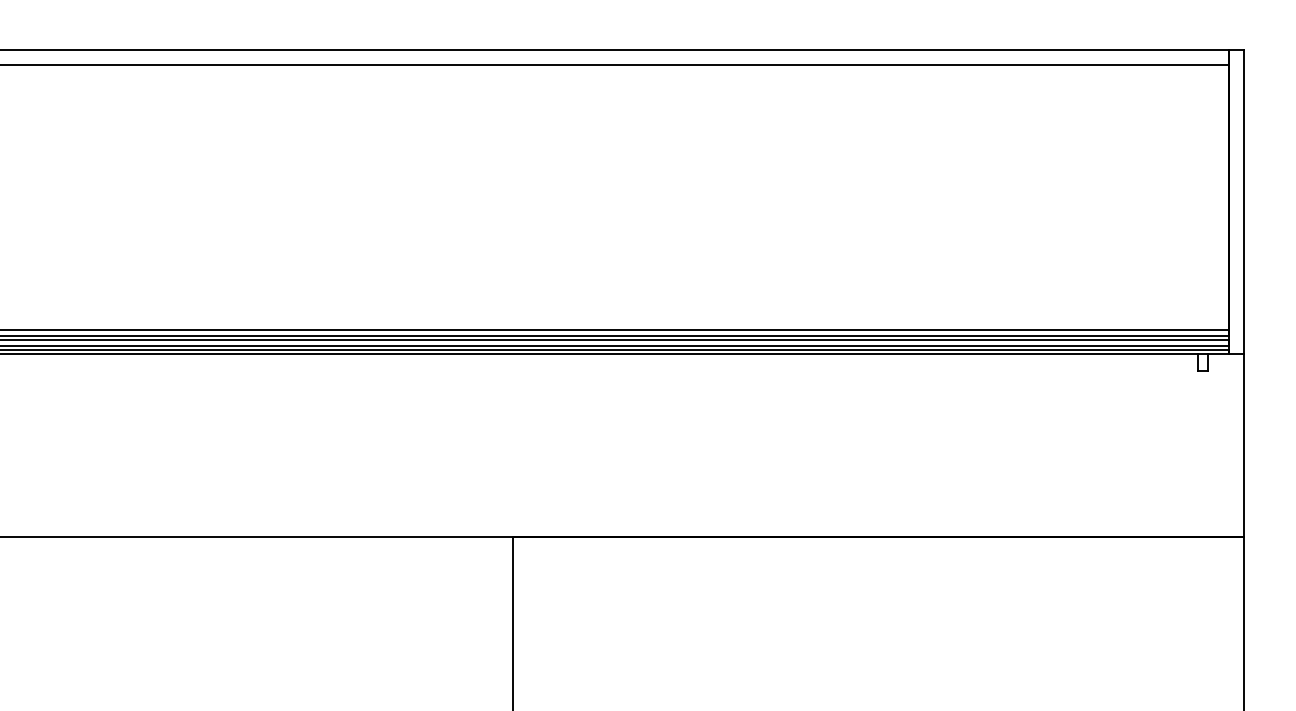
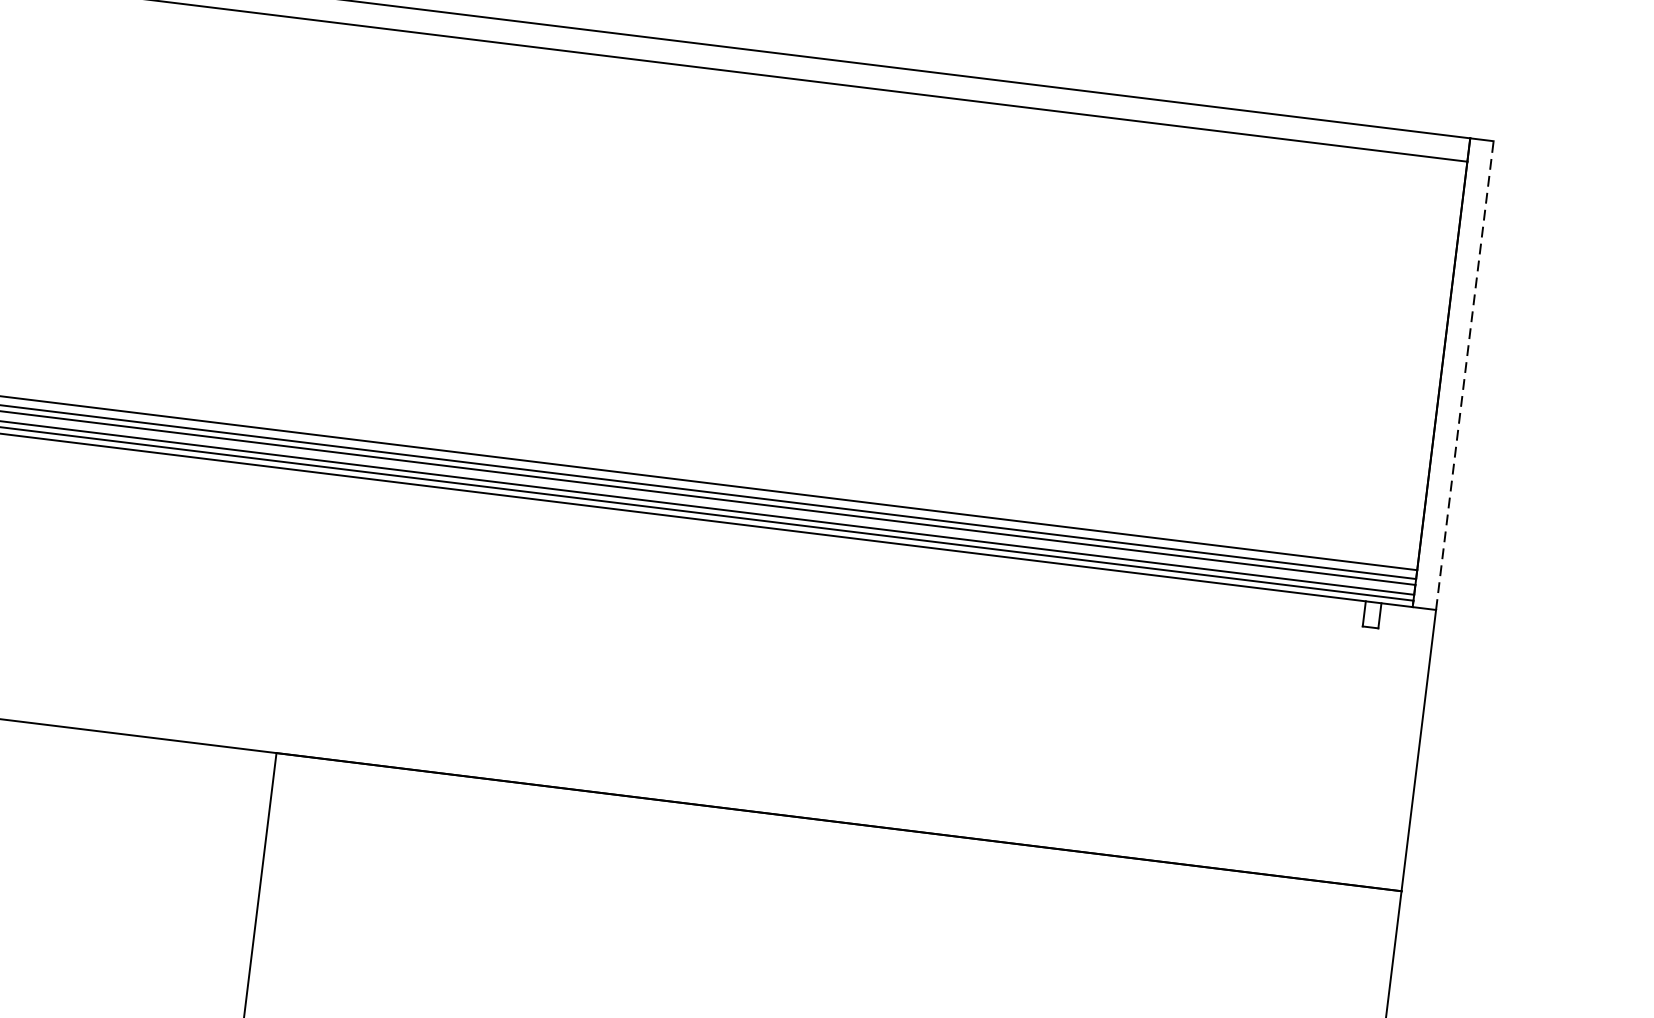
line: (1243, 201) -> (1464, 374), solid -> dashed

